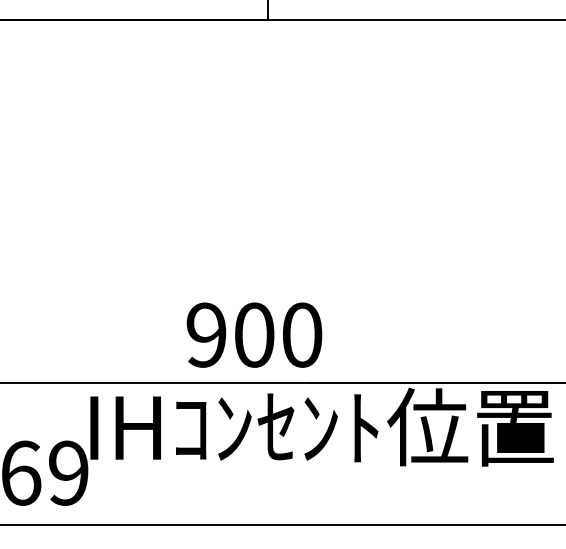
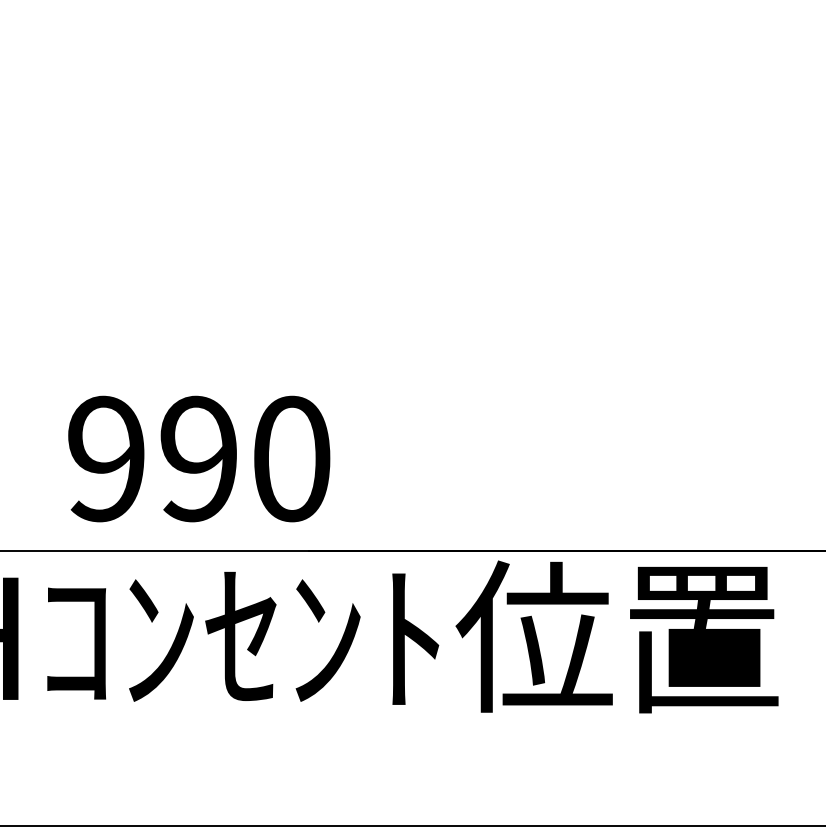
text: (254, 334) -> (199, 457), 900 -> 990

